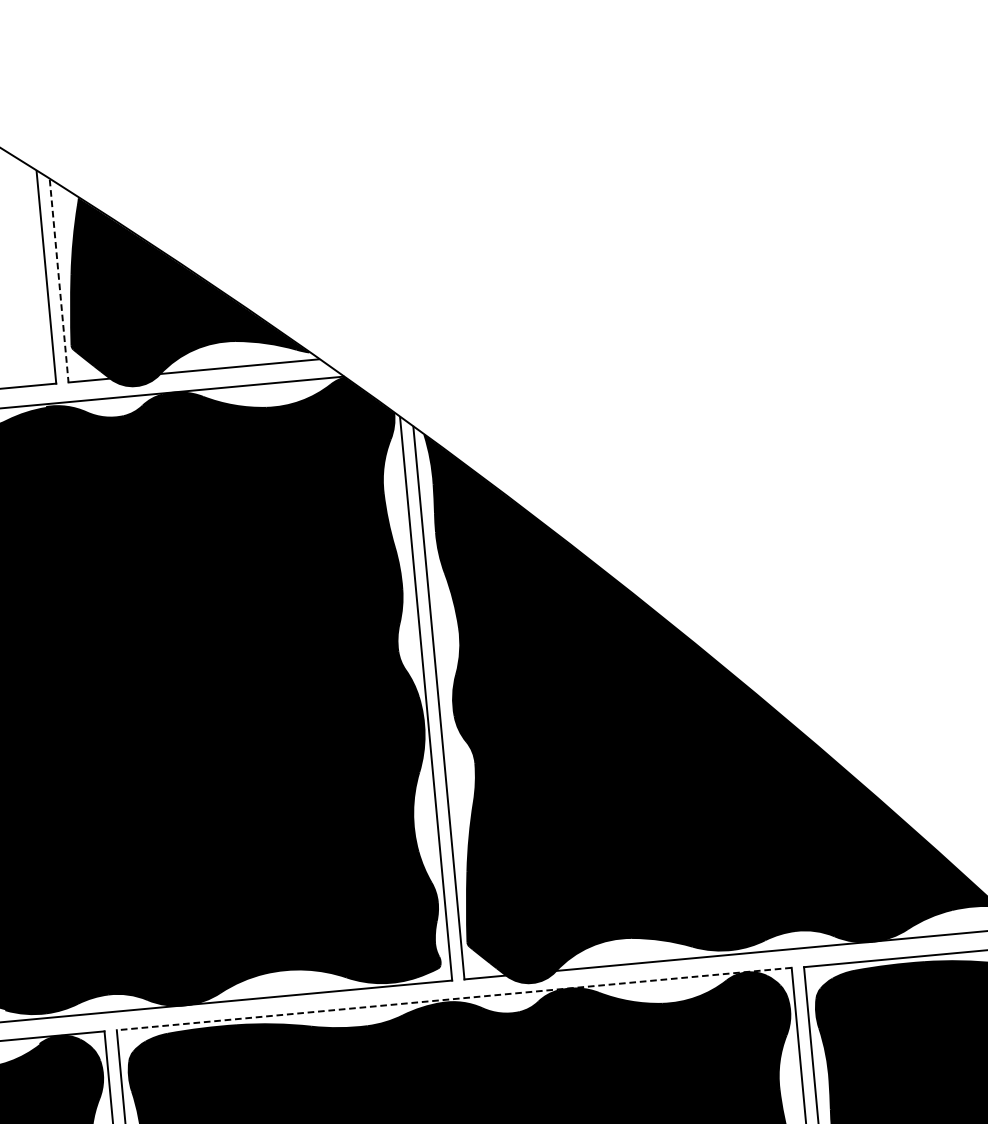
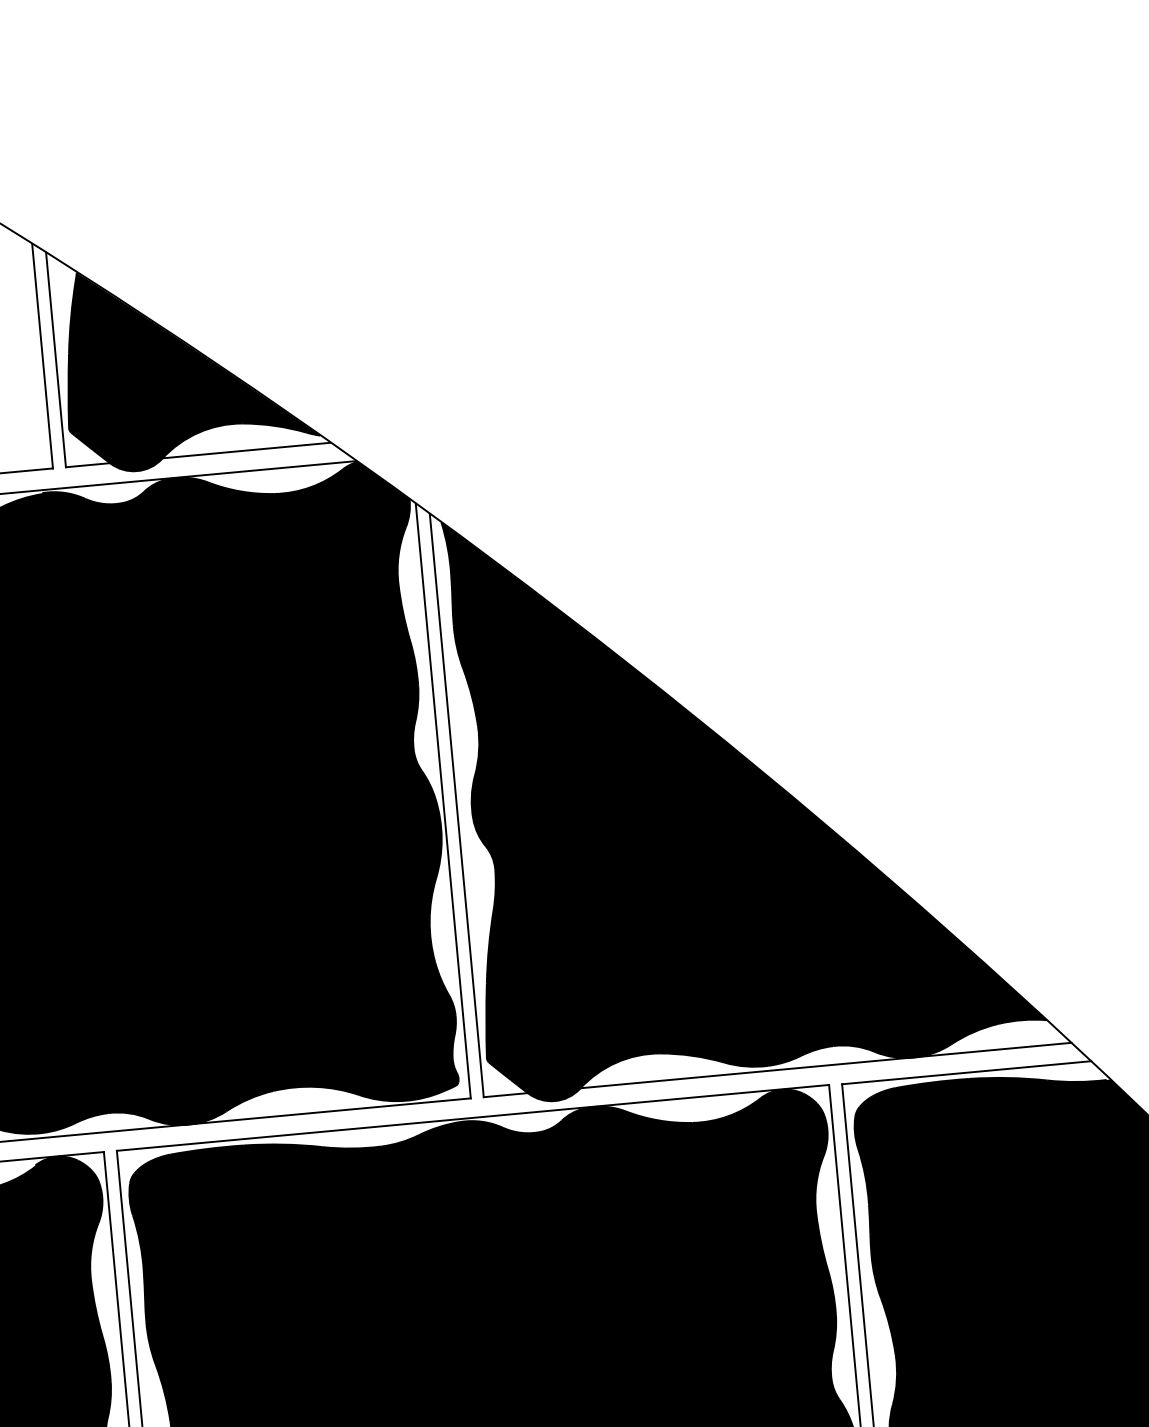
line: (59, 281) -> (56, 360), dashed -> solid
line: (453, 998) -> (472, 1117), dashed -> solid

